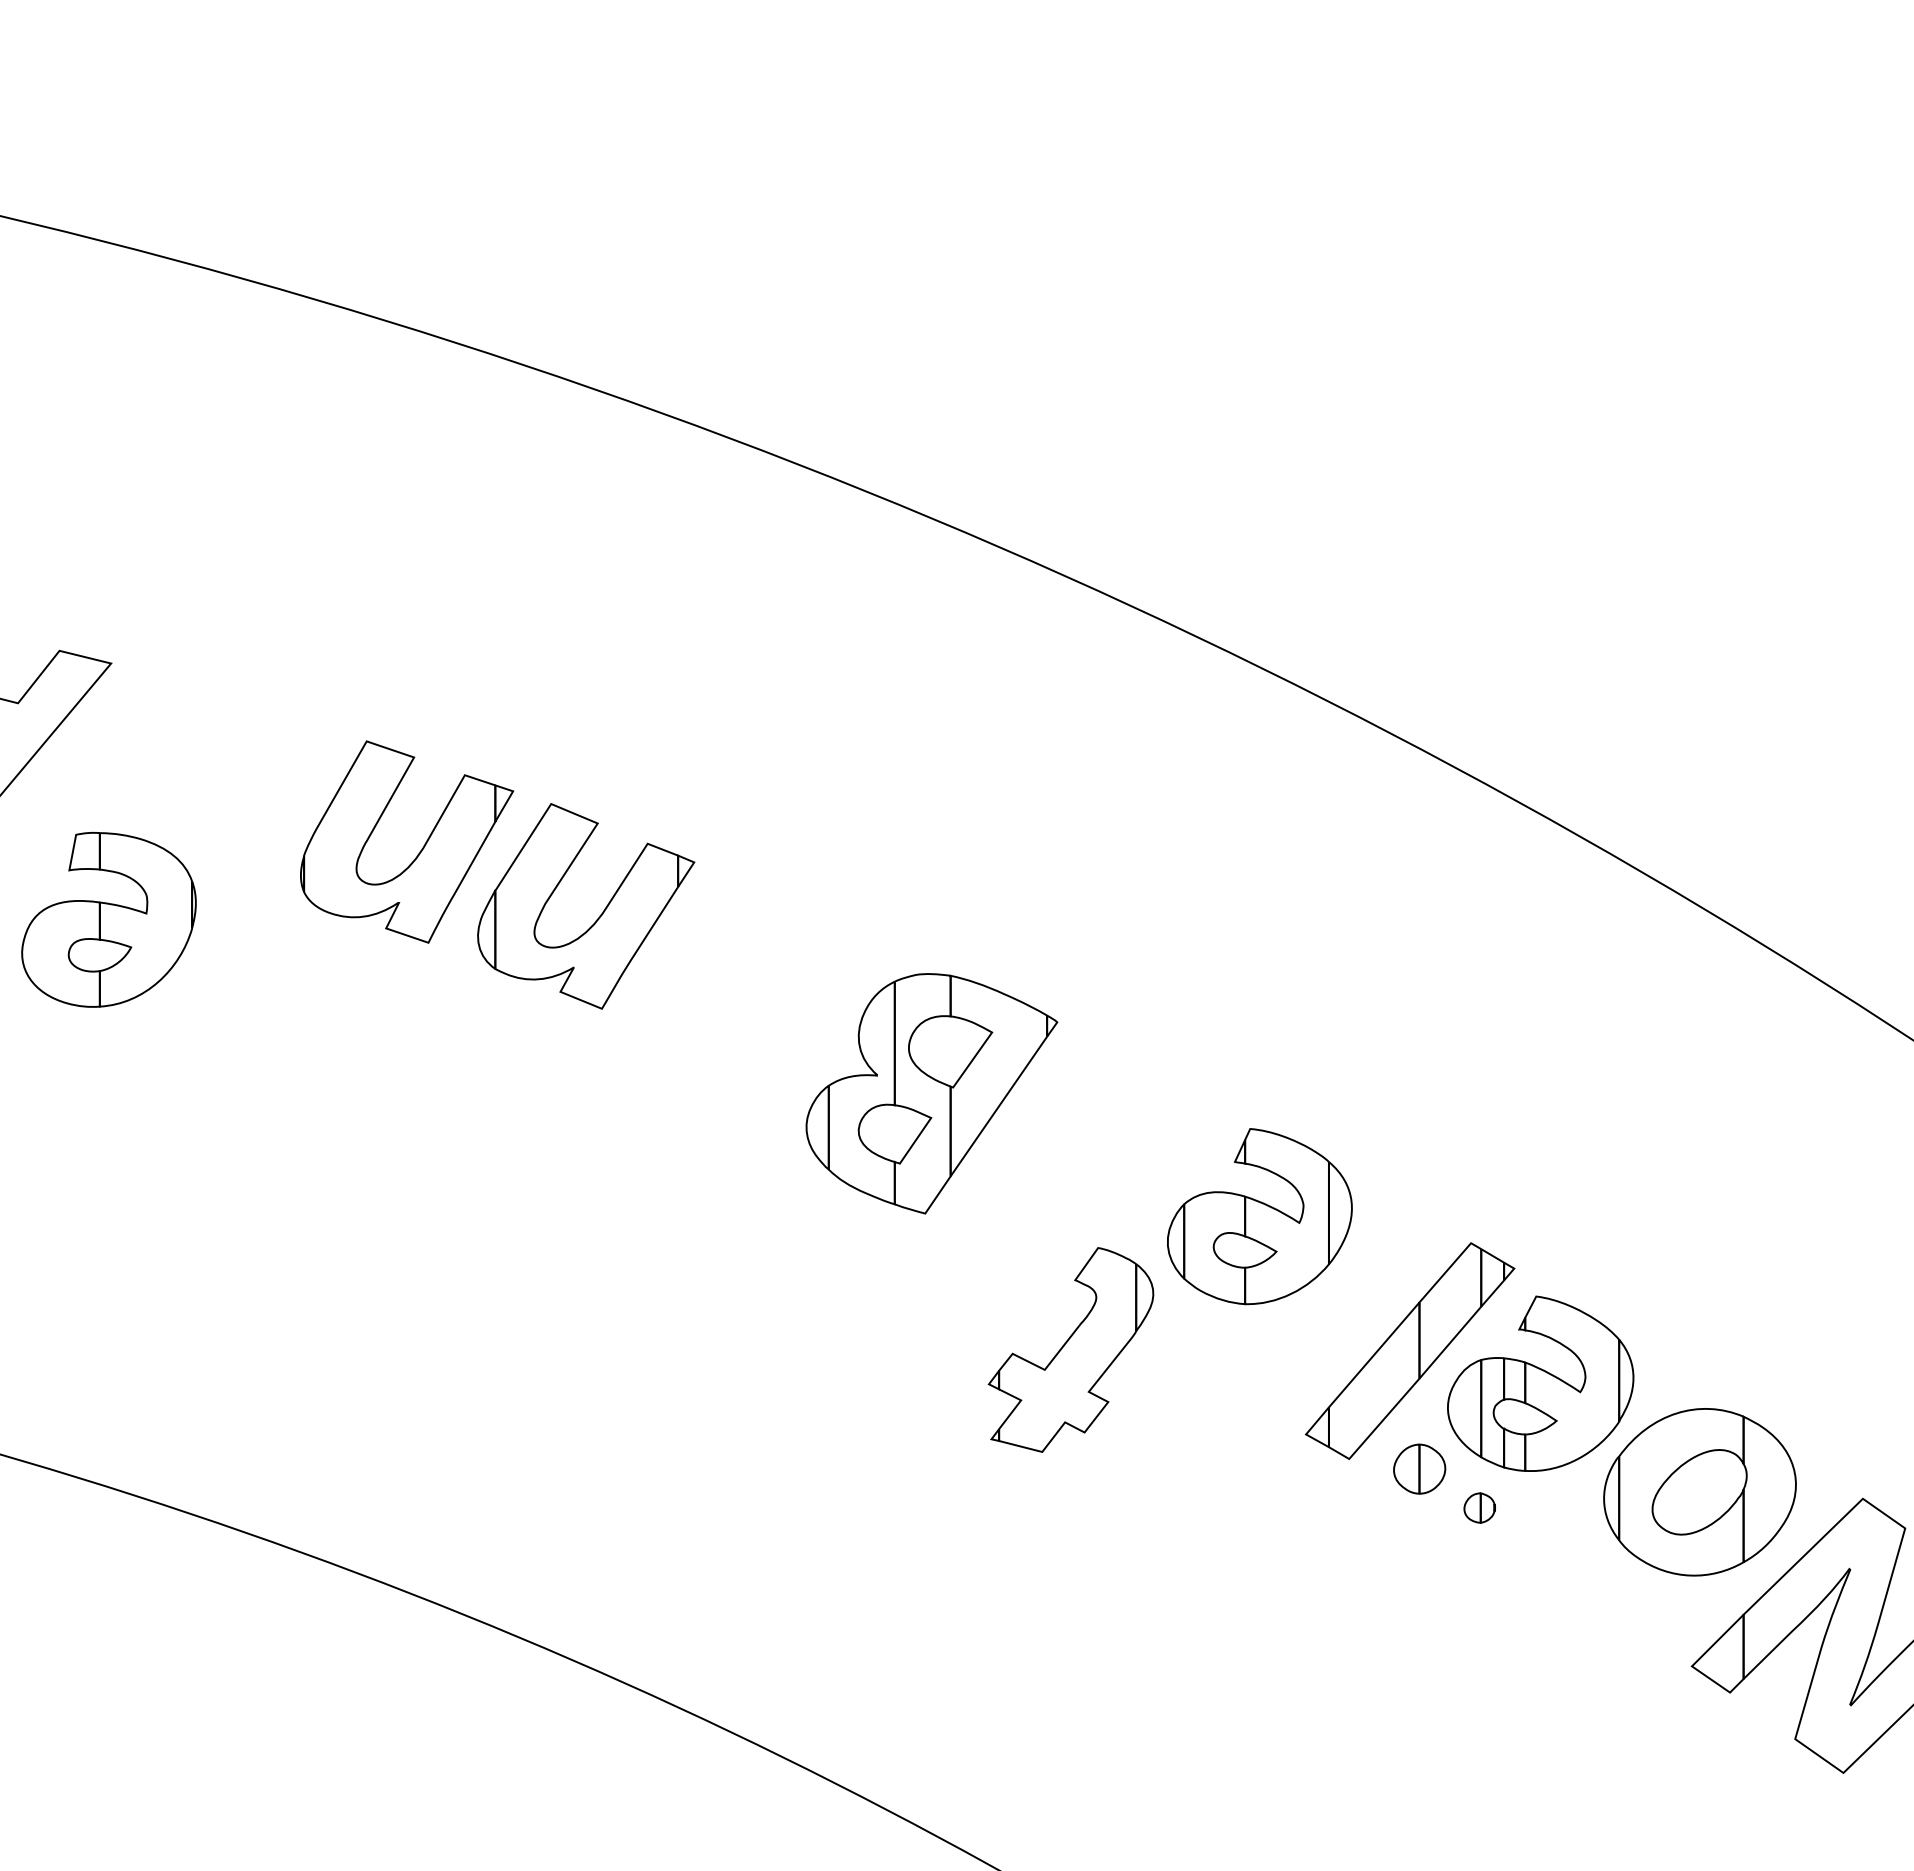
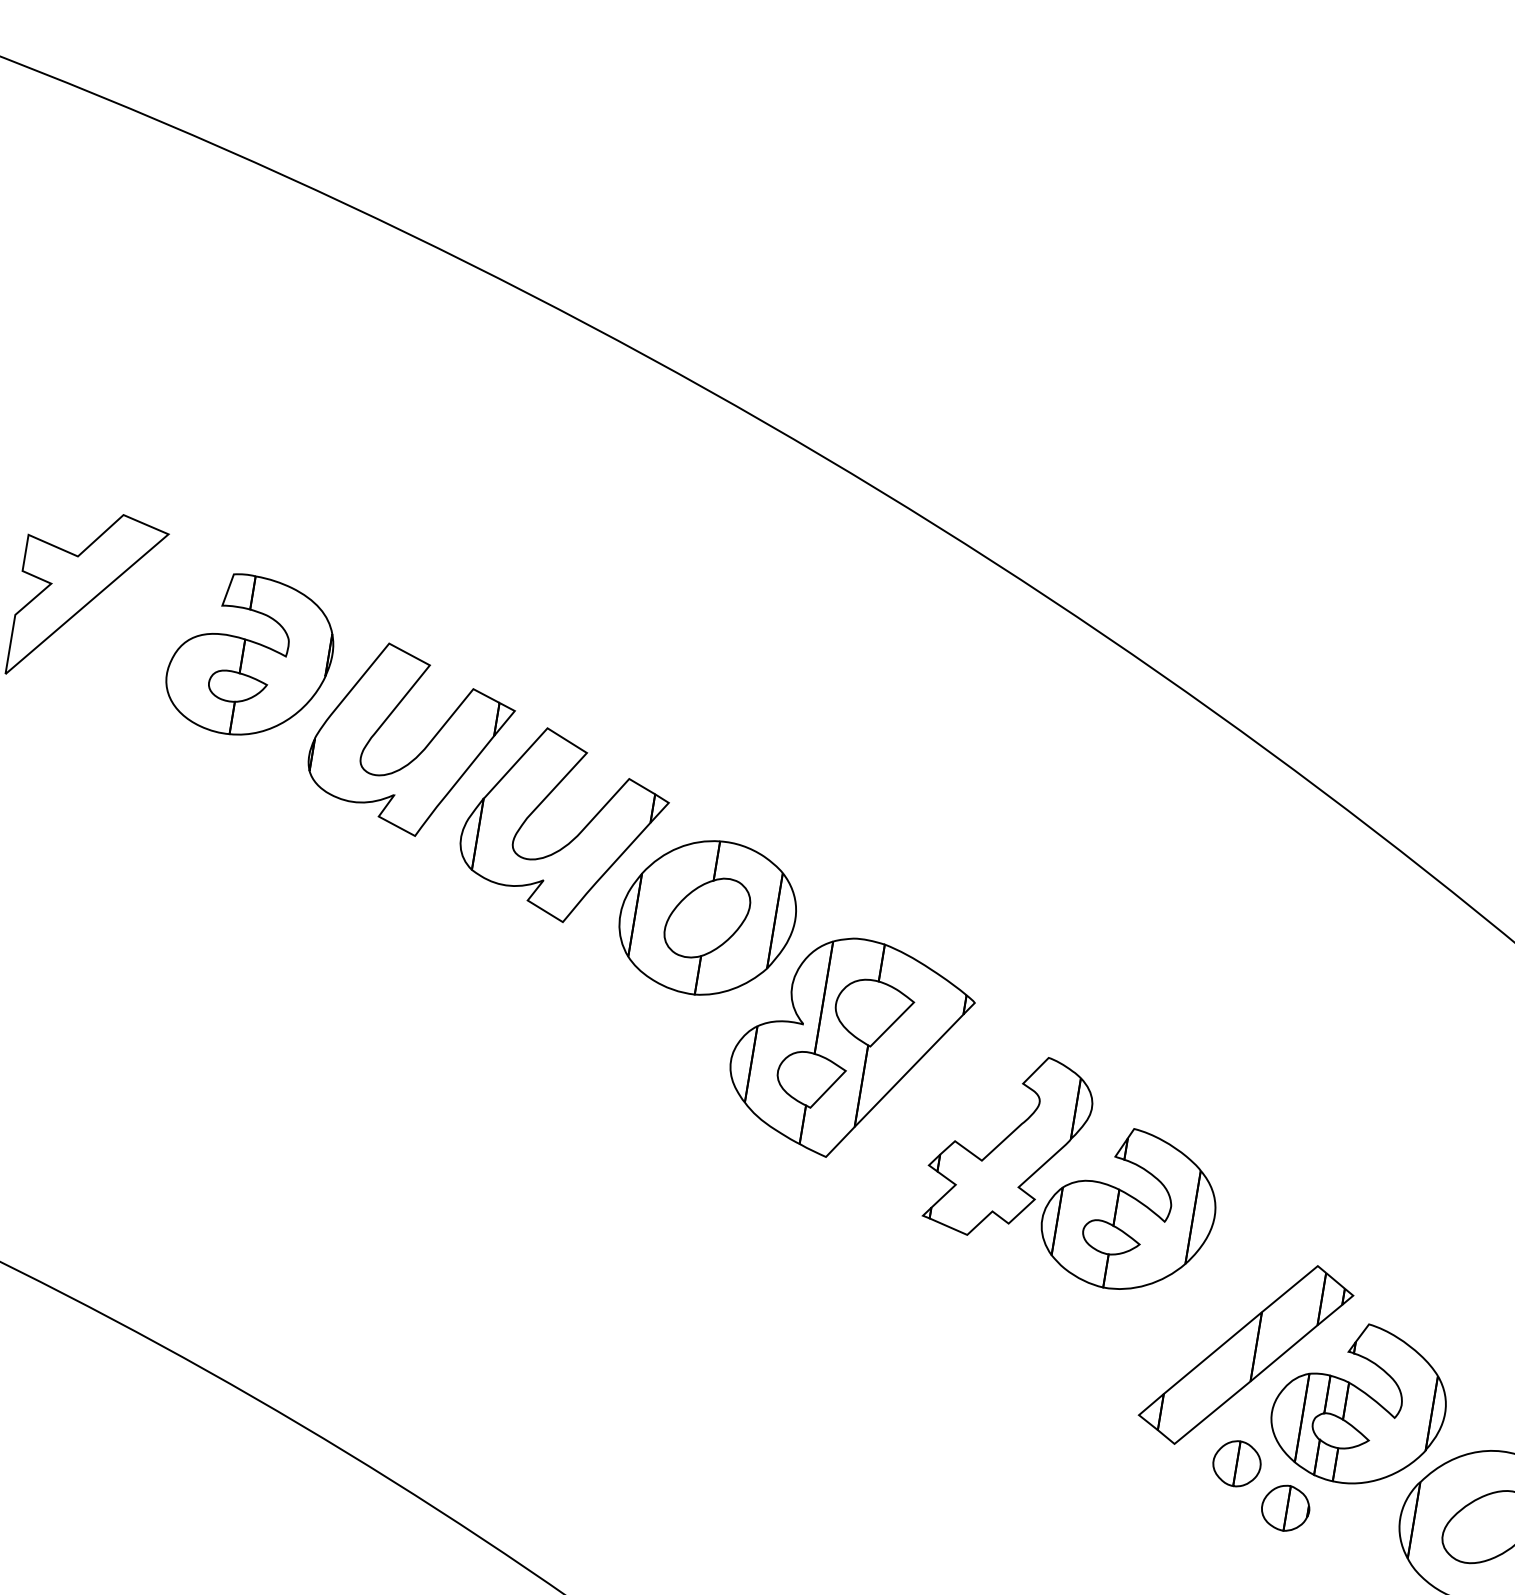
part: (108, 919) -> (250, 656), moved
part: (756, 978) -> (707, 917), added
part: (1070, 1349) -> (1008, 1145), moved
part: (1479, 1507) -> (1285, 1507), size x1.67

